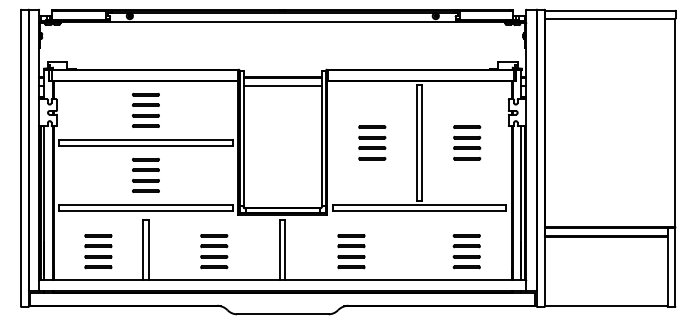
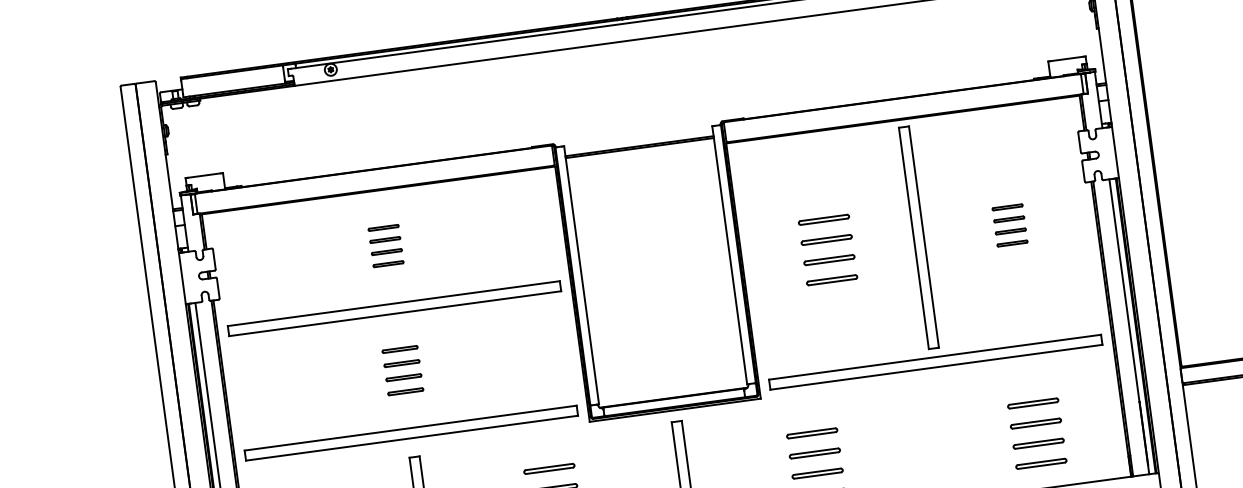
line: (282, 85) -> (641, 163), removed
part: (145, 109) -> (384, 244), size x0.6
part: (467, 142) -> (1010, 224), size x0.6
part: (145, 174) -> (401, 369), size x0.7

